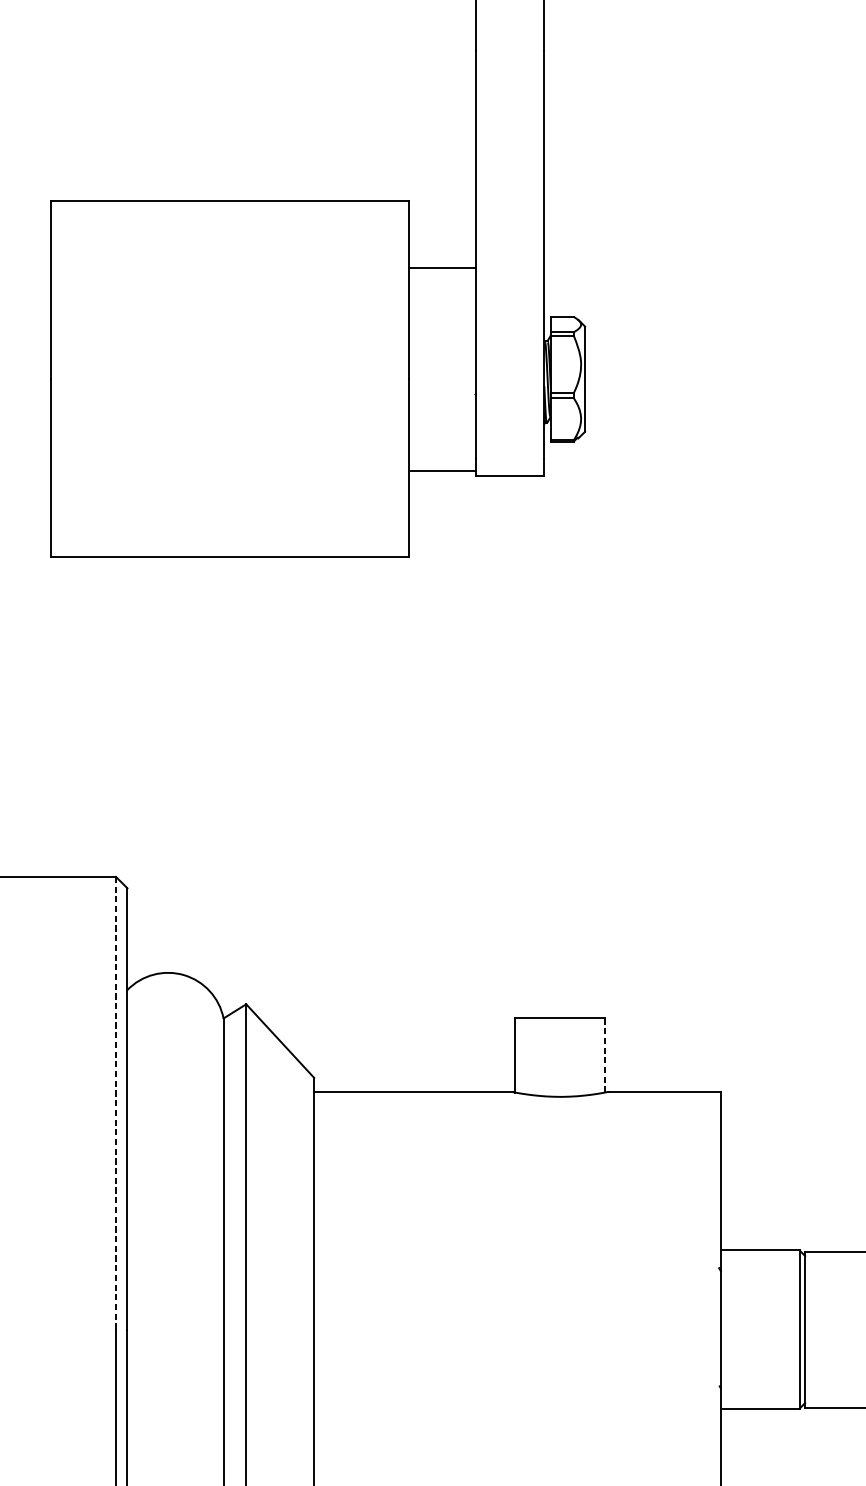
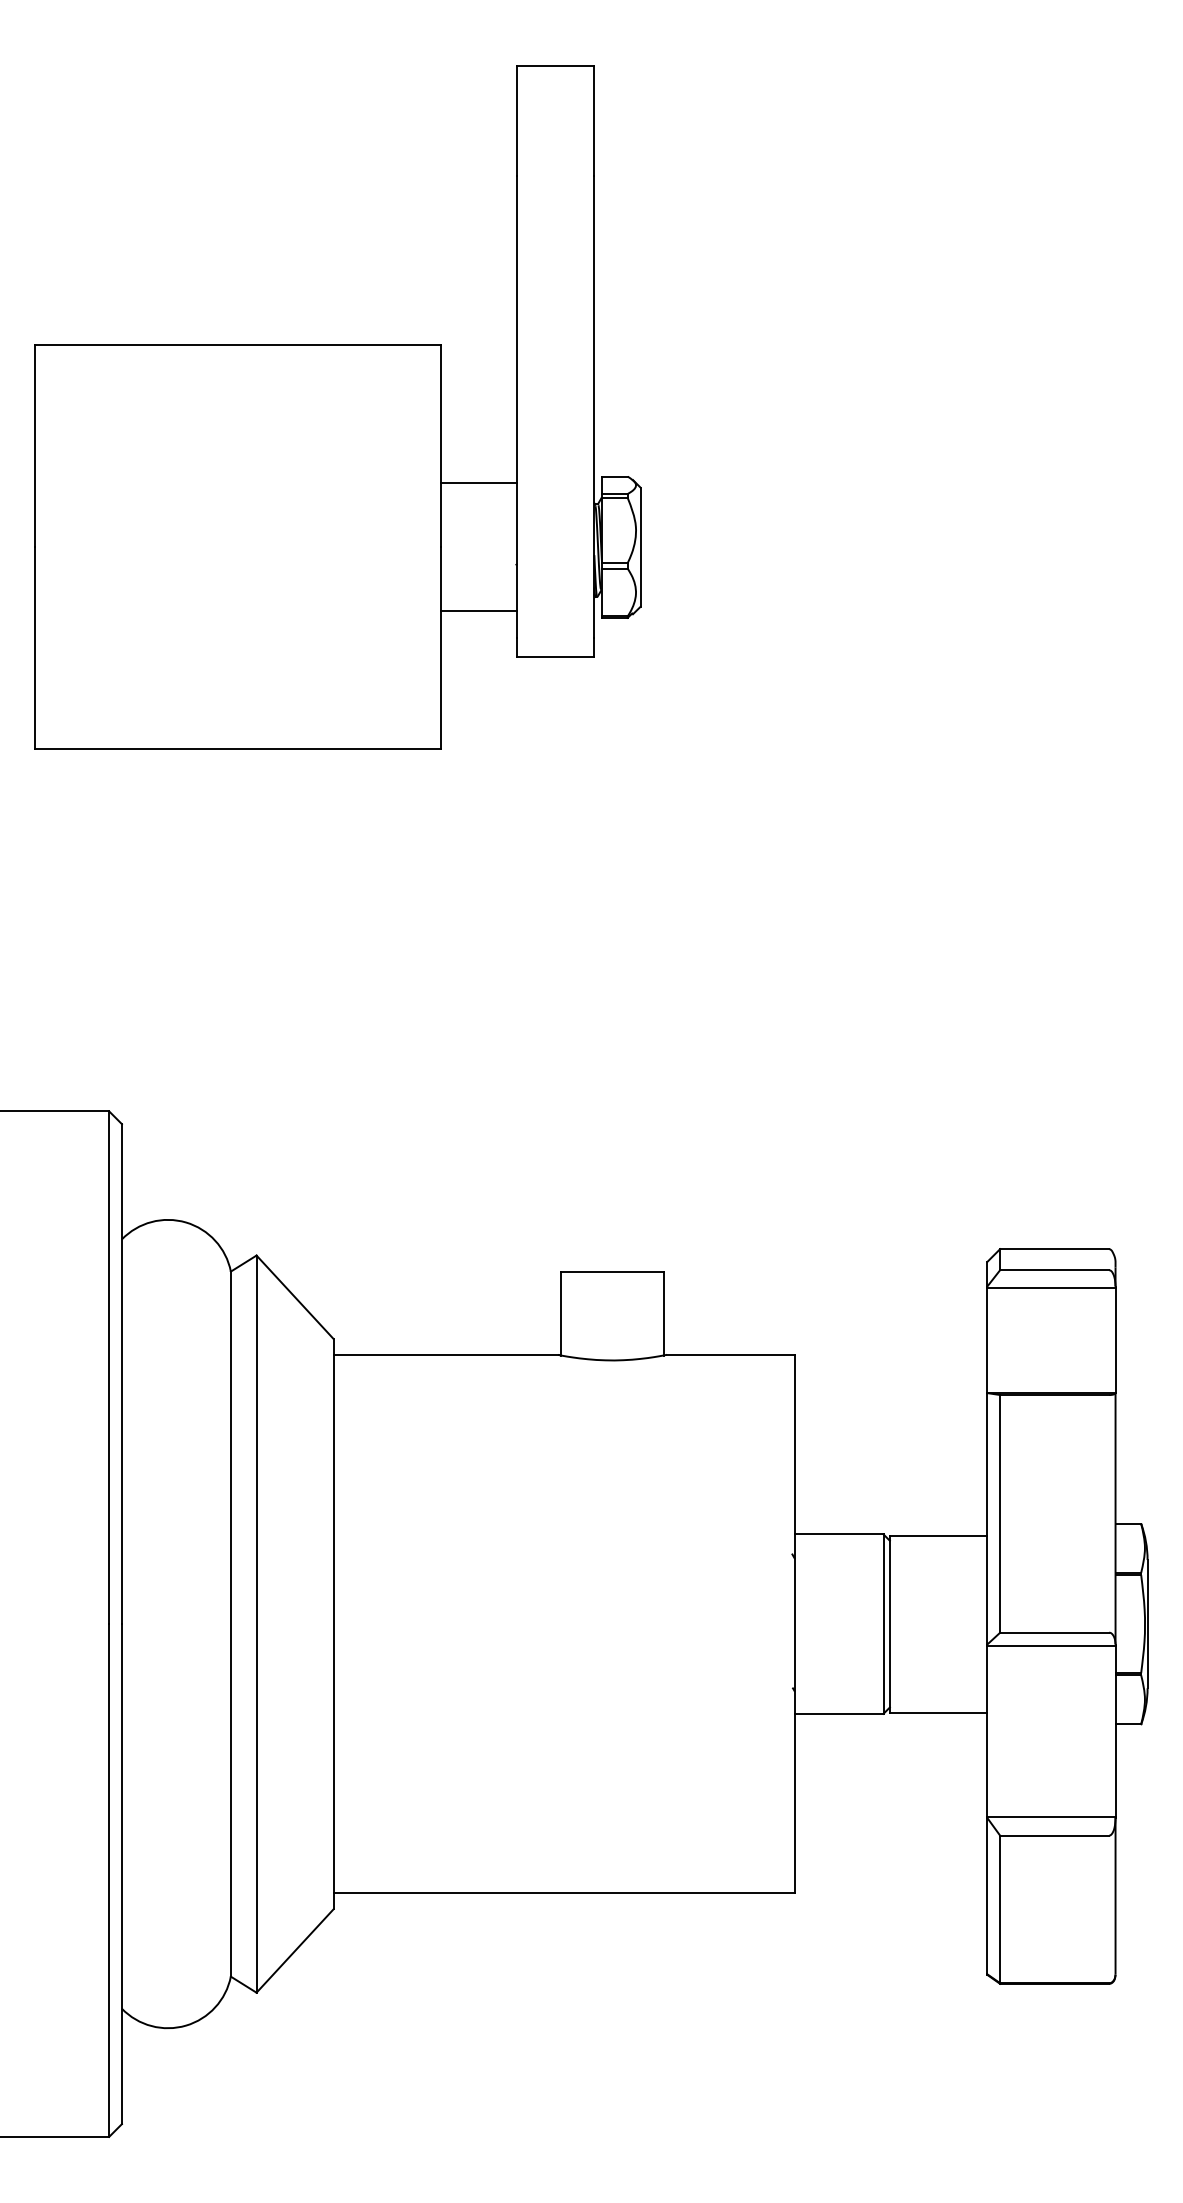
line: (442, 268) -> (478, 483), moved
line: (442, 471) -> (478, 611), moved
line: (605, 1055) -> (663, 1313), dashed -> solid
line: (116, 1103) -> (109, 1367), dashed -> solid

